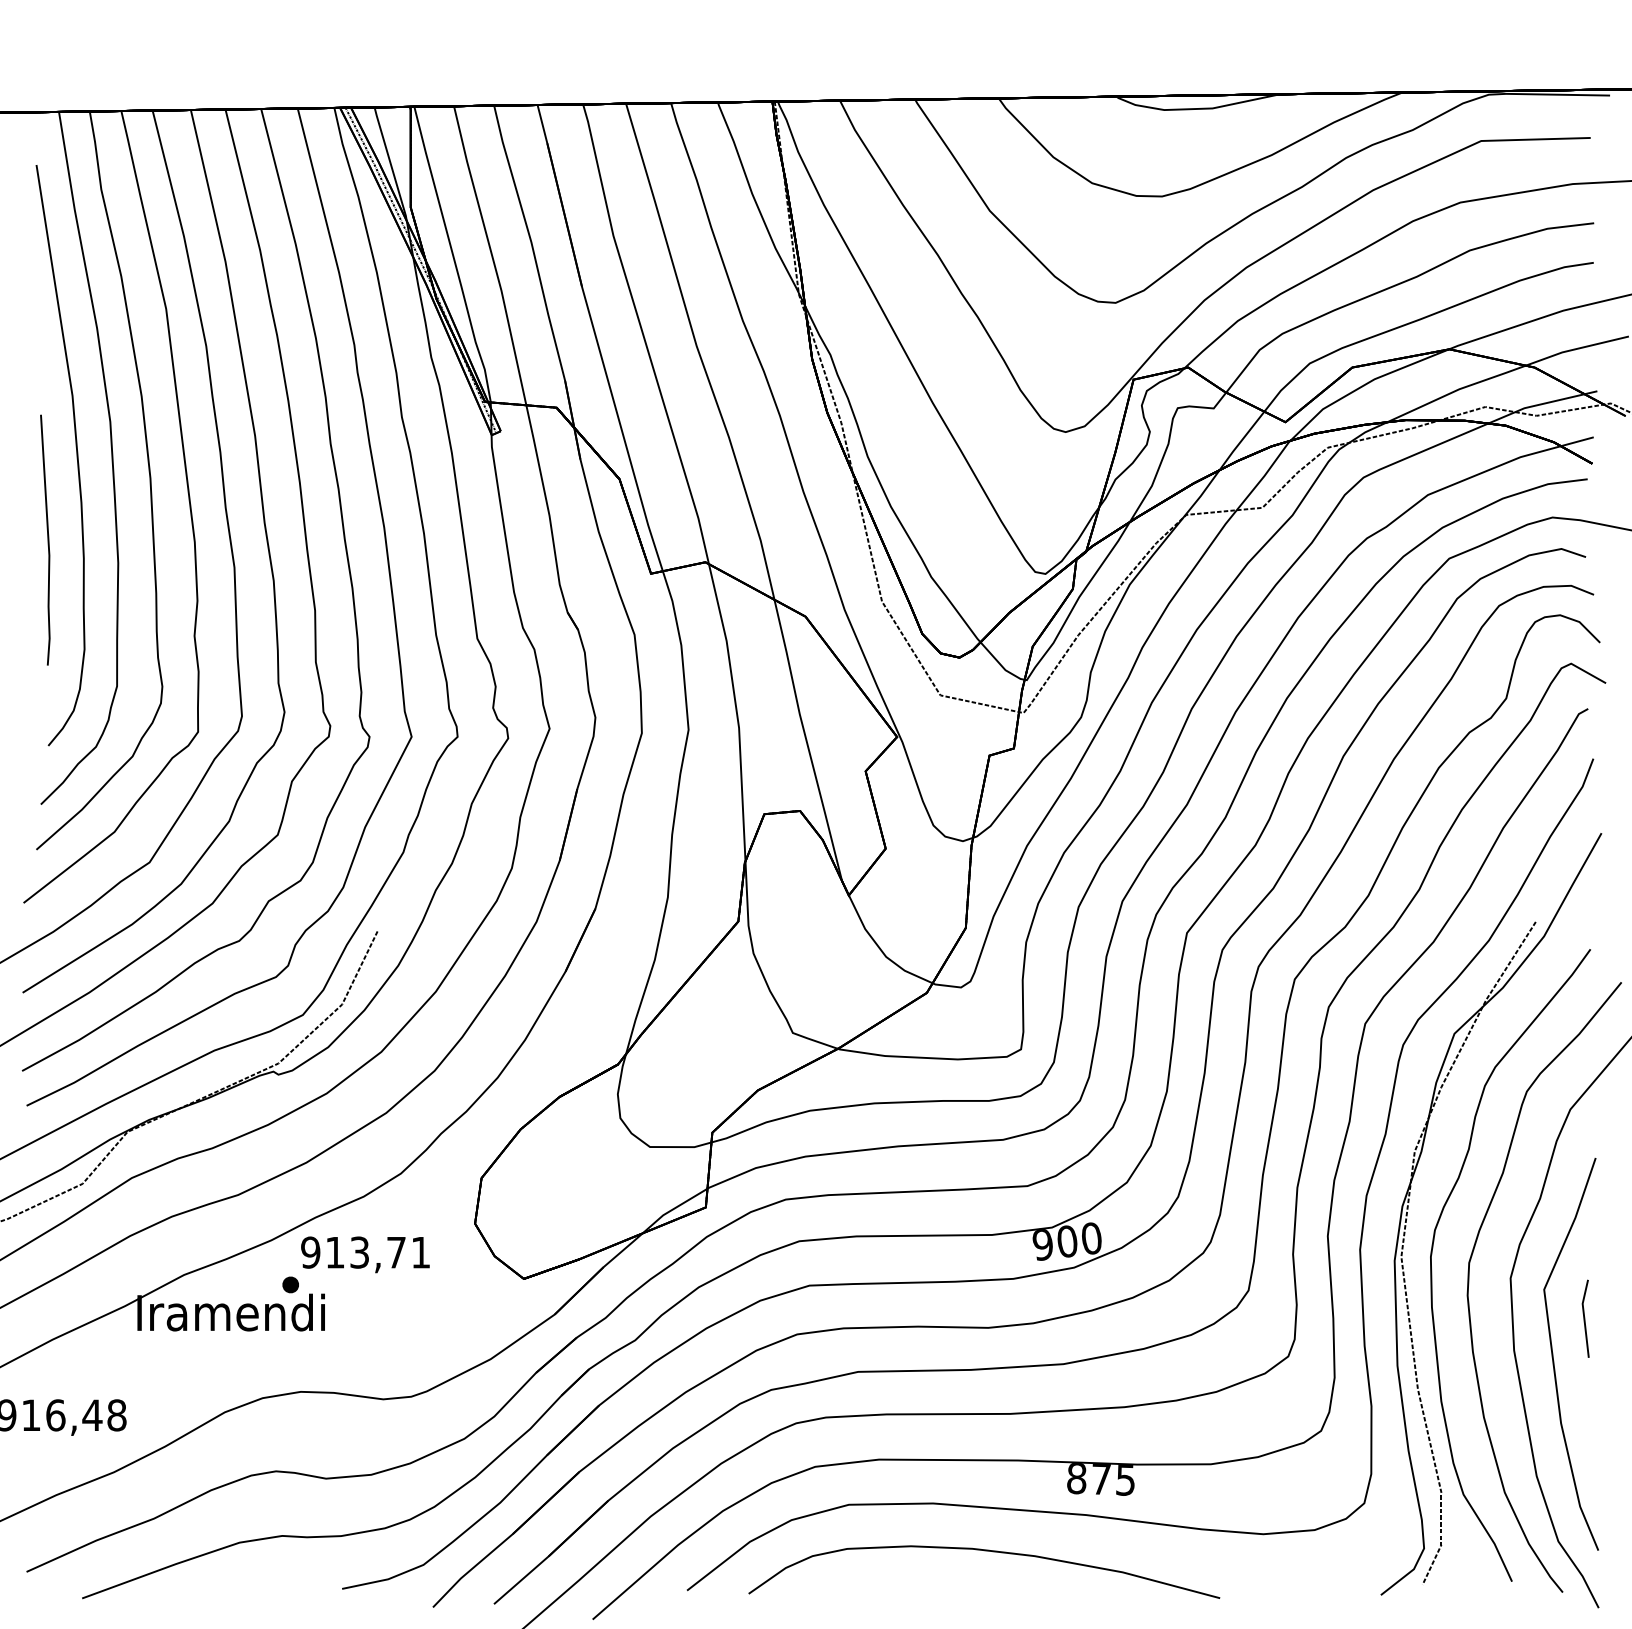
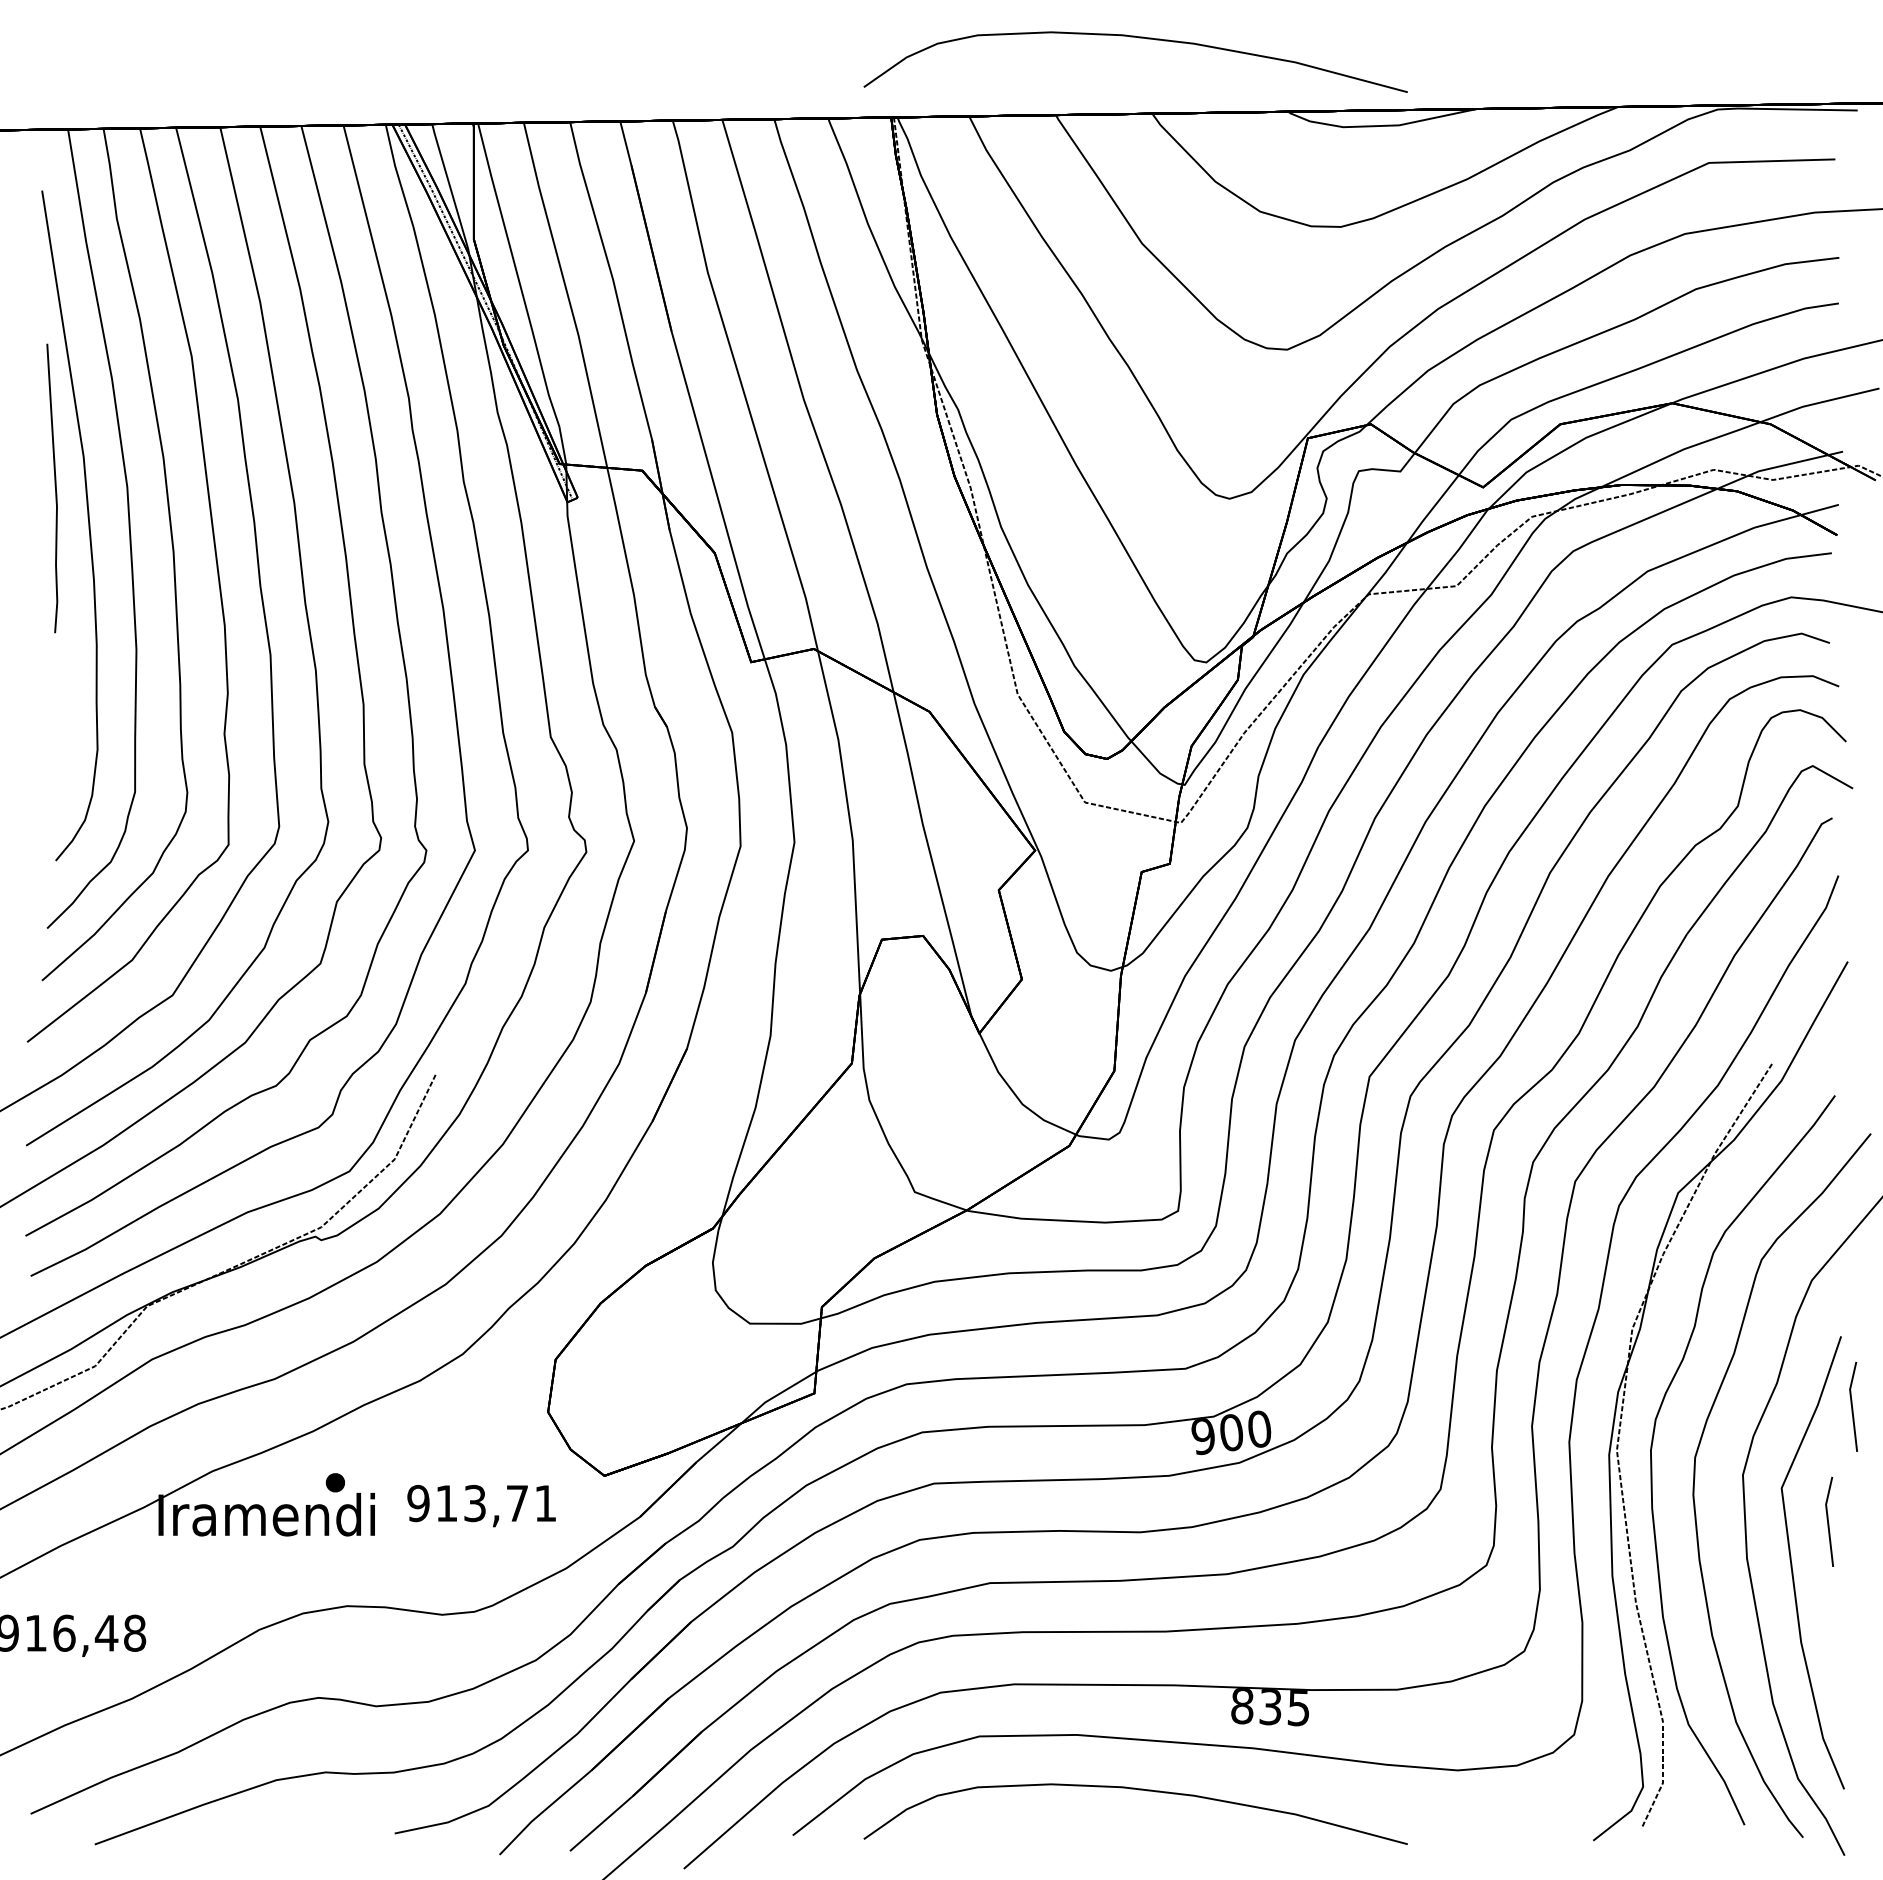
curve: (986, 33) -> (1138, 38), added
part: (45, 540) -> (52, 488), moved
part: (1606, 1218) -> (1853, 1406), added
text: (365, 1255) -> (481, 1506), moved
text: (1101, 1479) -> (1270, 1707), 875 -> 835

